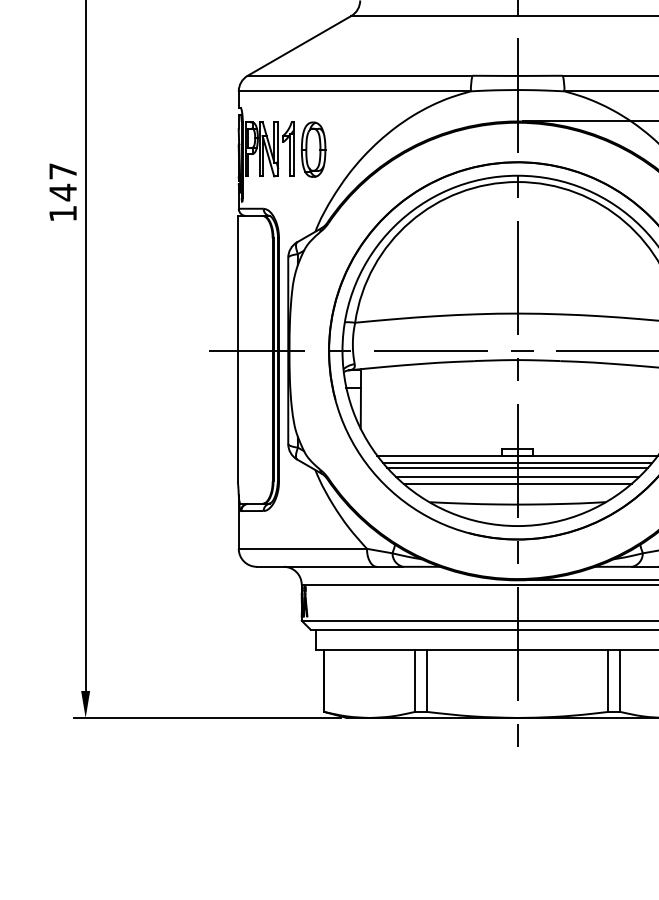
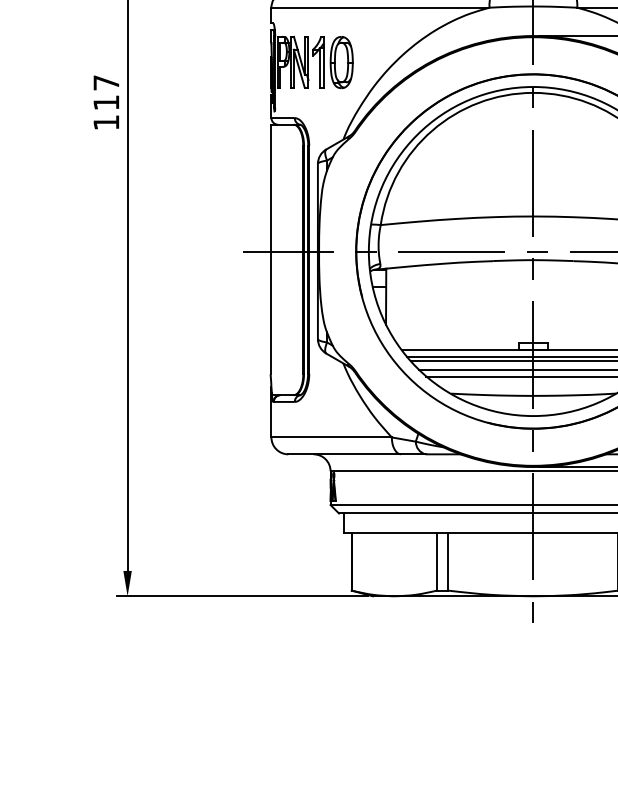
text: (62, 192) -> (105, 102), 147 -> 117

